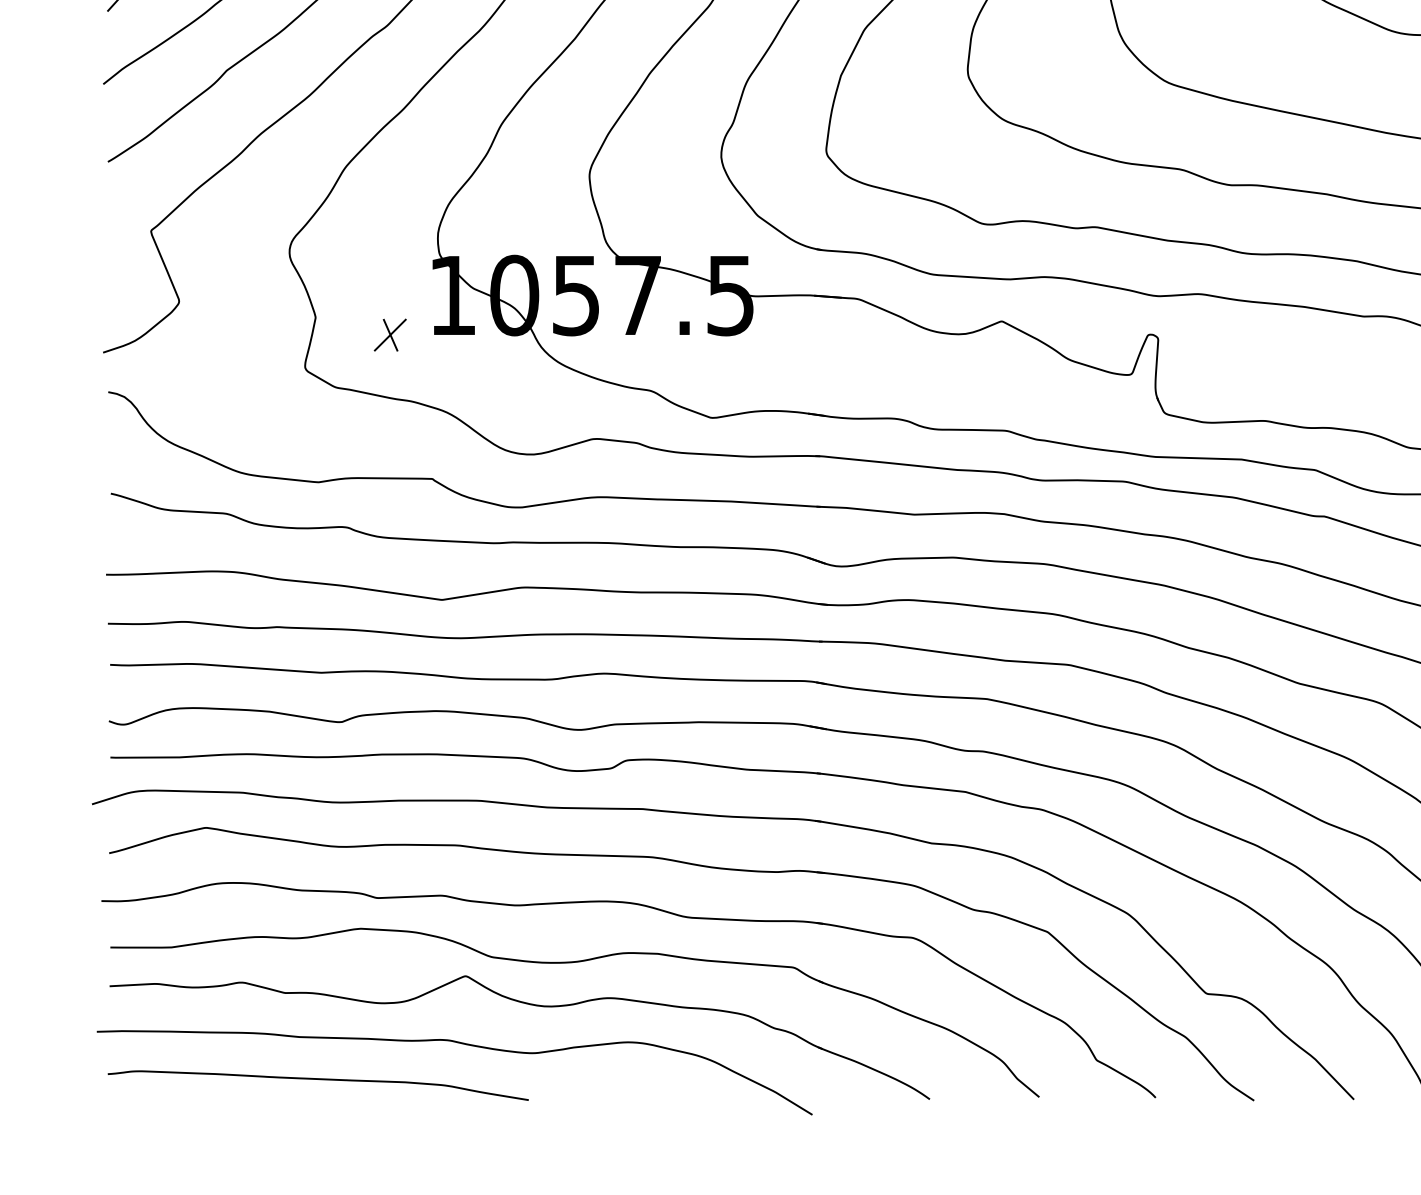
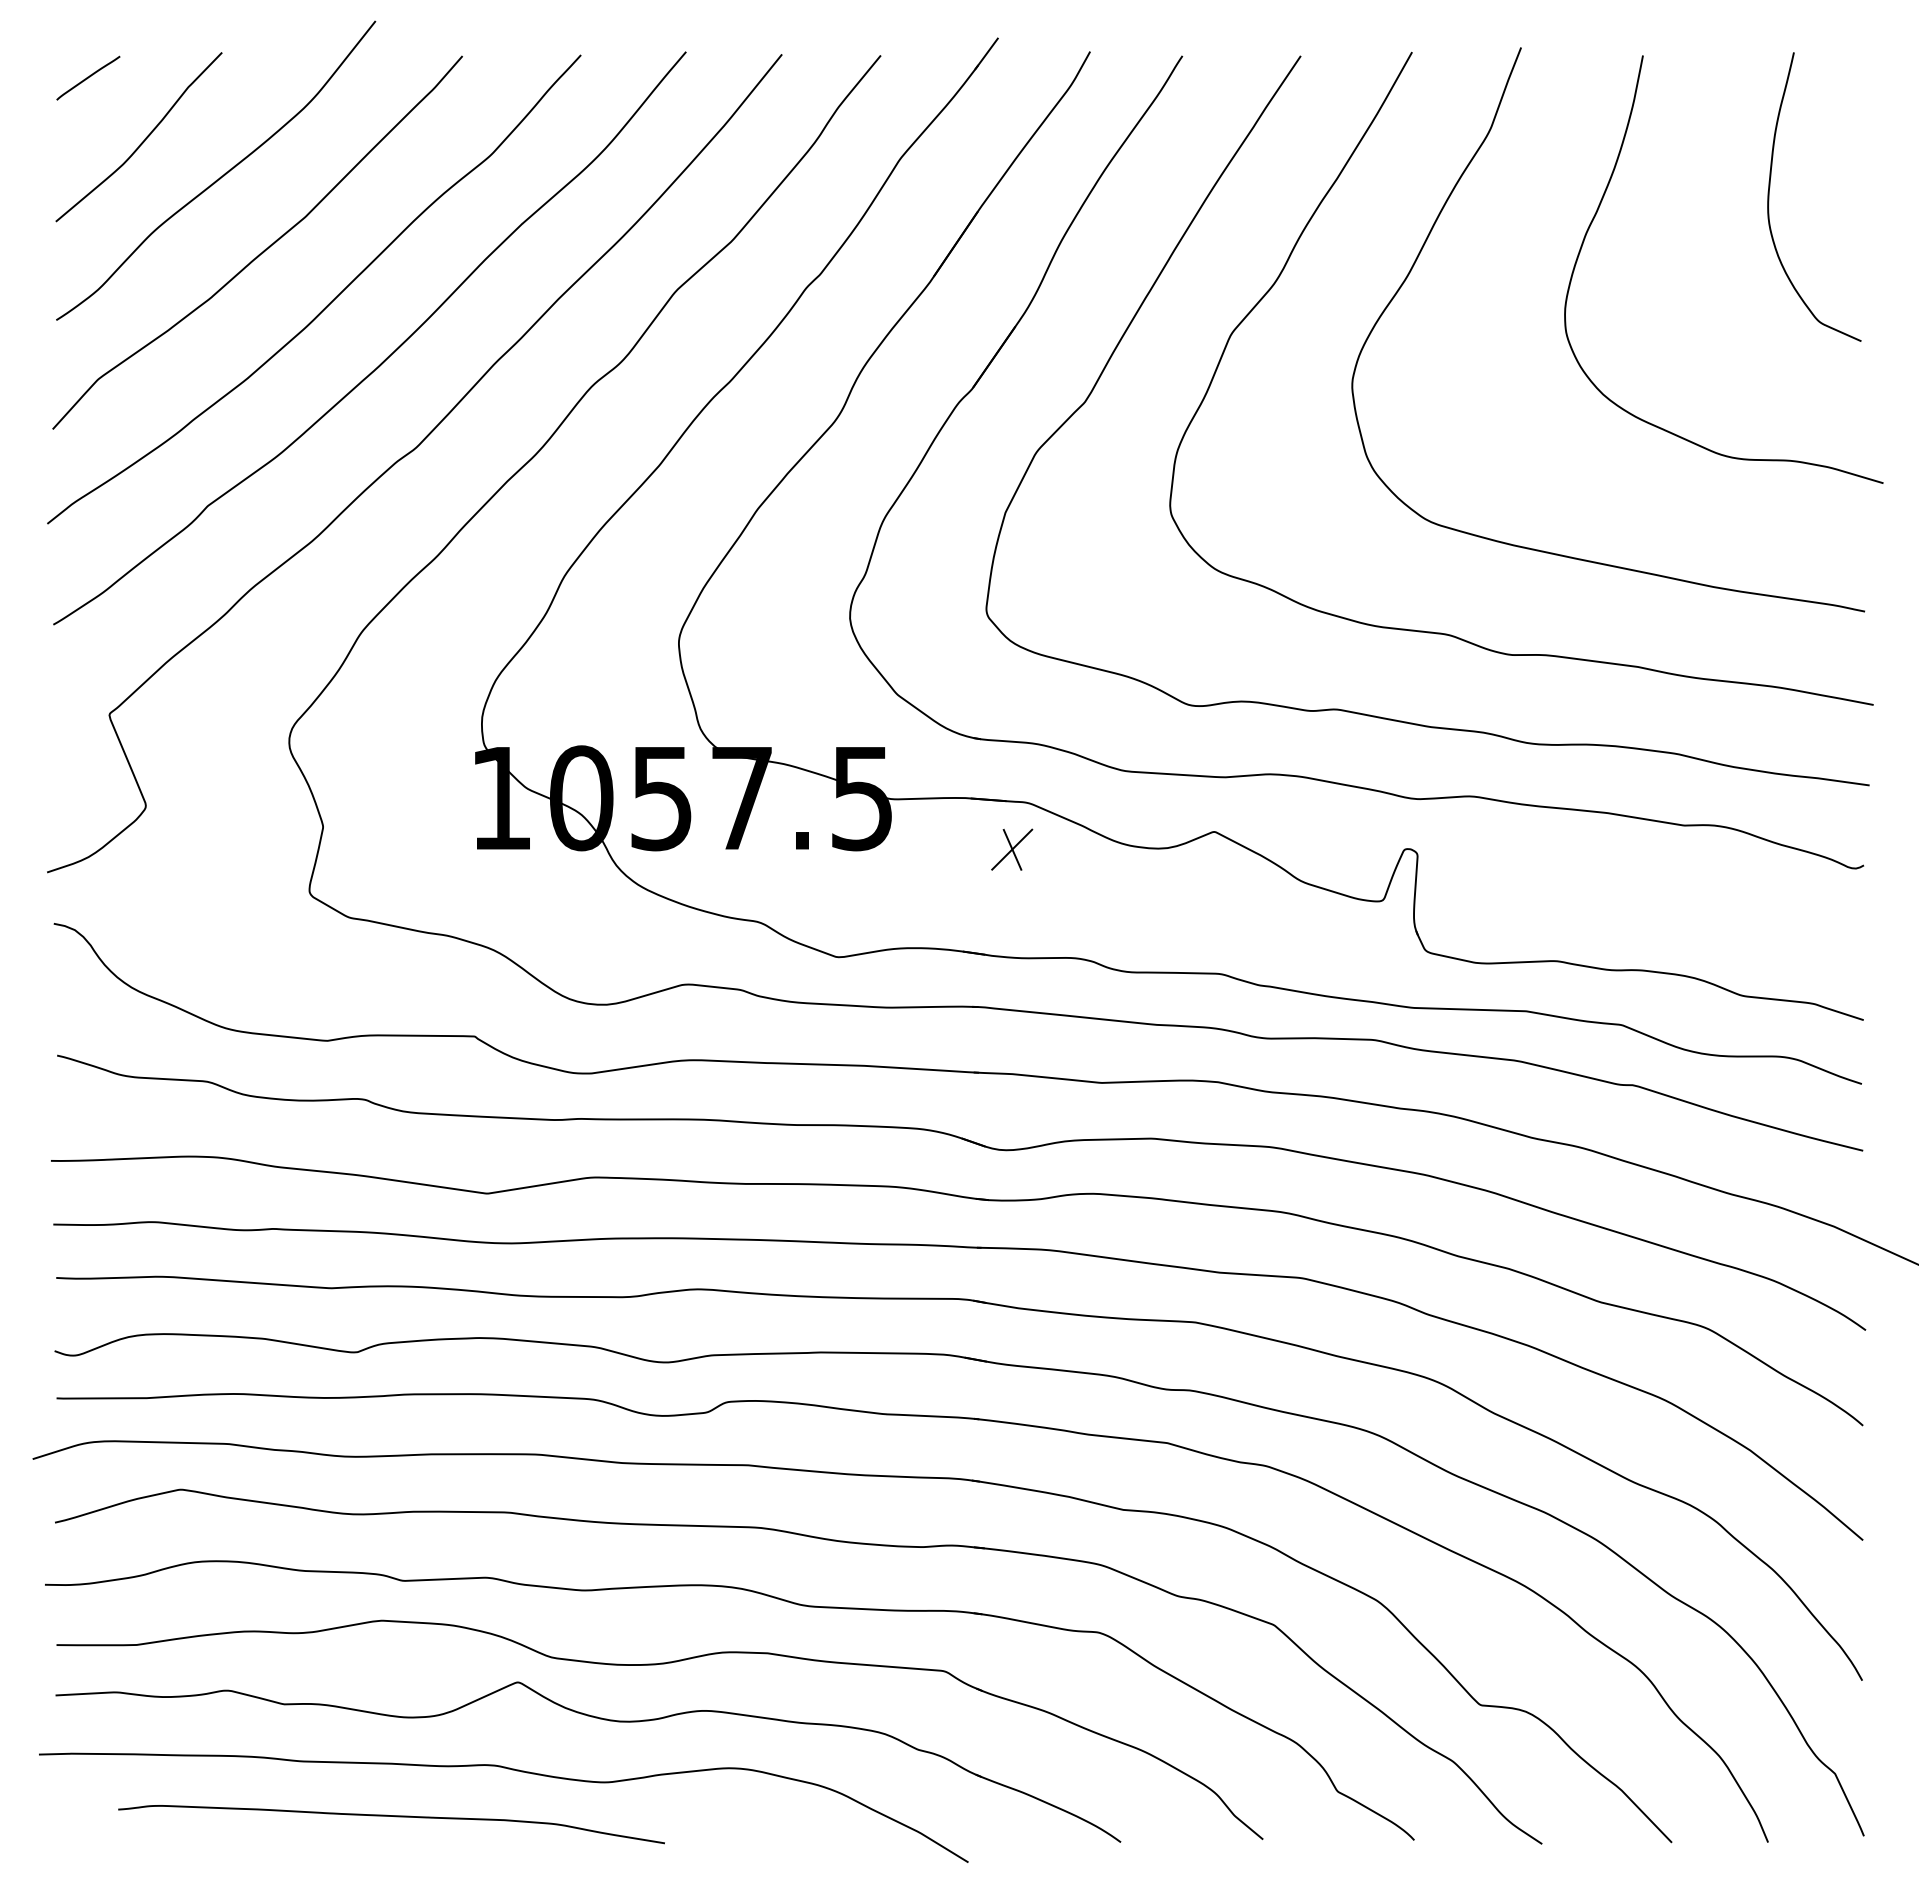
part: (390, 334) -> (1012, 849), moved
curve: (318, 1079) -> (391, 1816), moved

